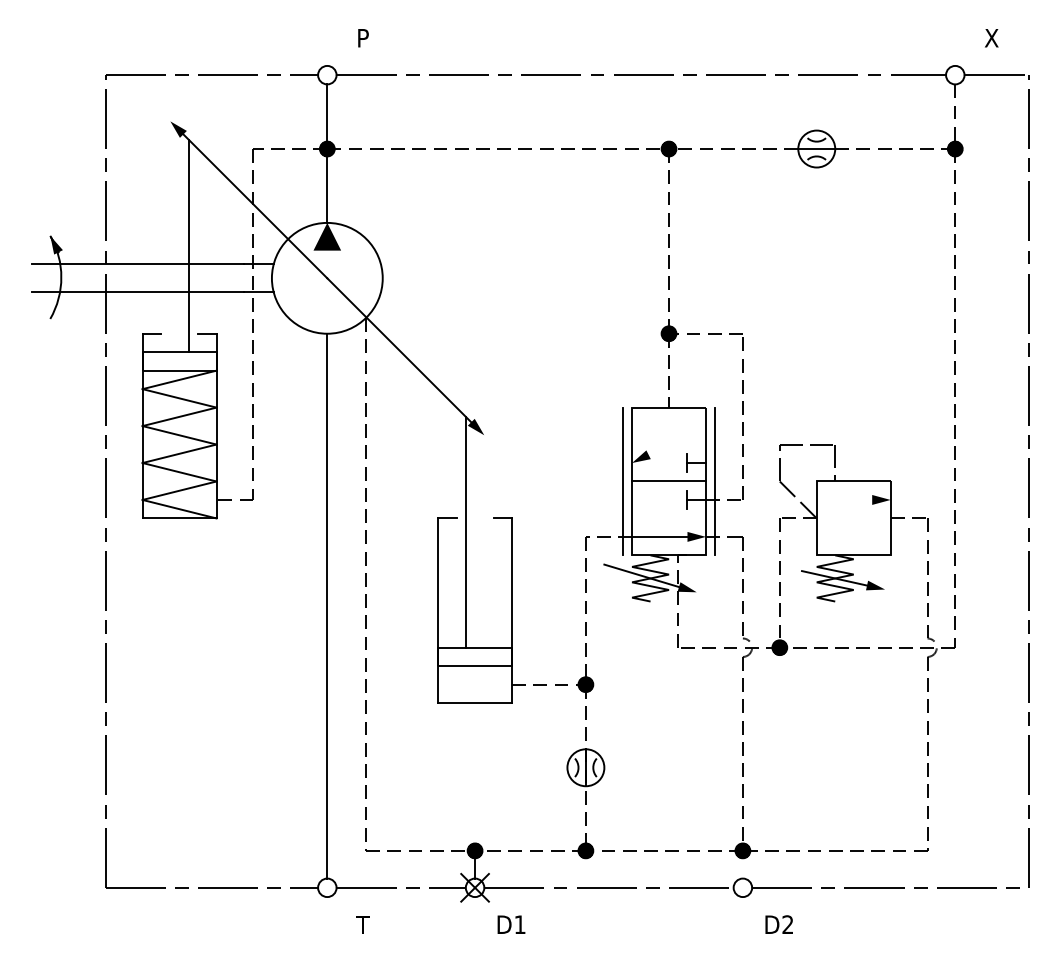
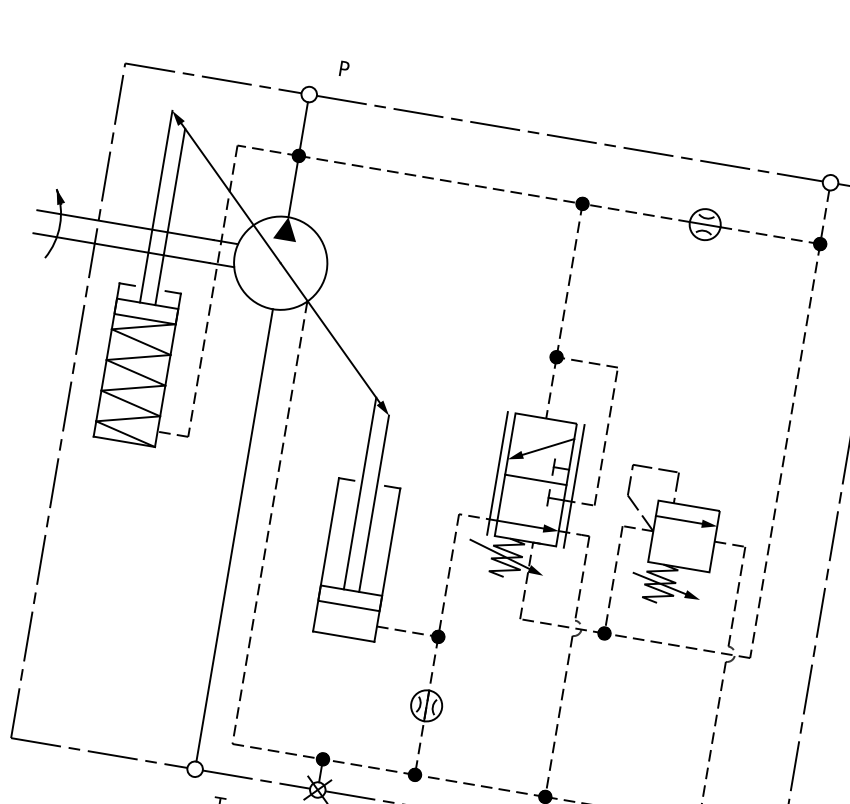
line: (170, 236) -> (156, 206), added
line: (676, 440) -> (547, 446), added
line: (844, 499) -> (679, 519), added
line: (484, 541) -> (374, 503), added

